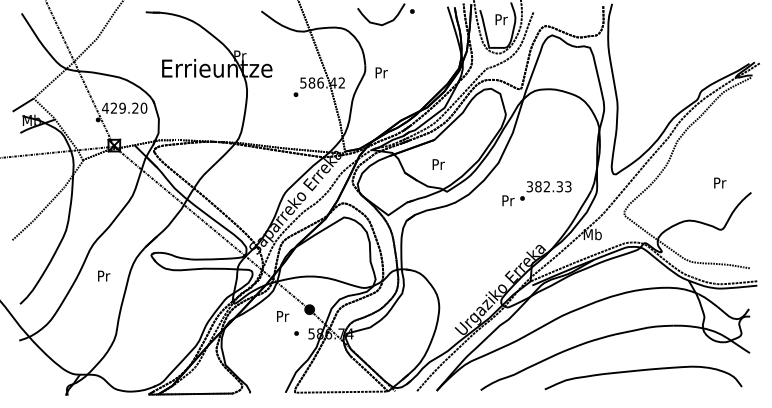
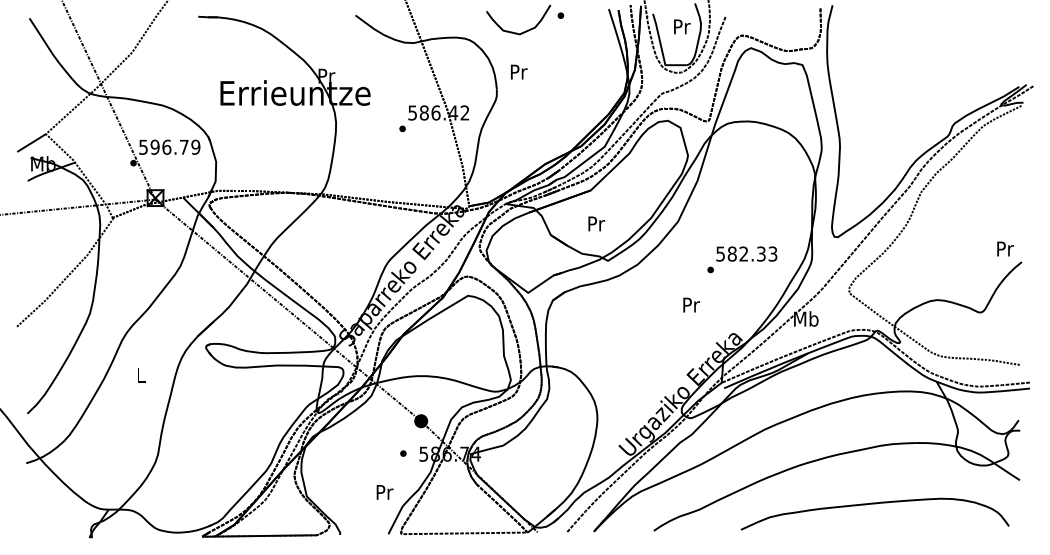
text: (381, 72) -> (519, 71), moved
text: (124, 107) -> (169, 146), 429.20 -> 596.79
text: (720, 182) -> (1005, 248), moved
text: (529, 186) -> (720, 253), 382.33 -> 582.33
text: (508, 200) -> (691, 304), moved
text: (104, 276) -> (141, 375), Pr -> L
text: (282, 316) -> (384, 492), moved

